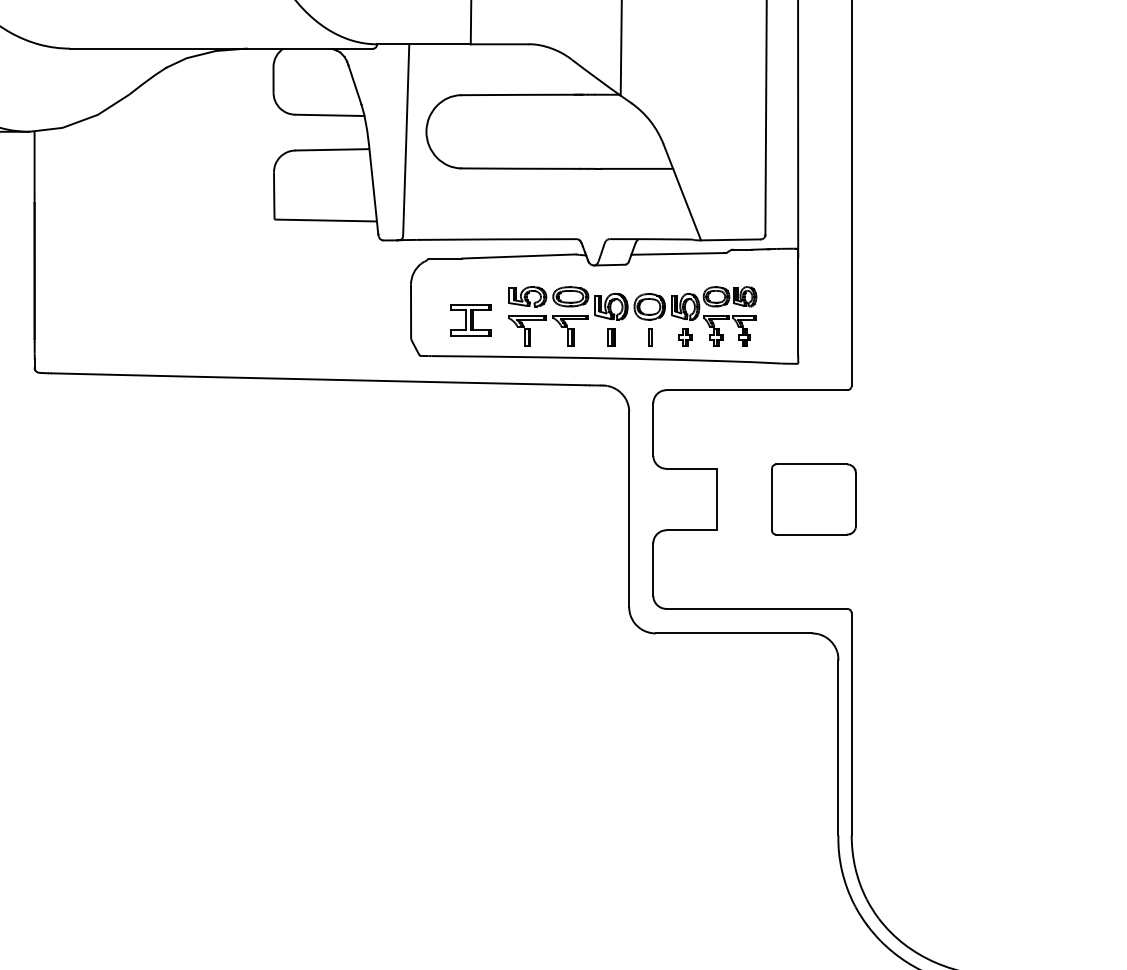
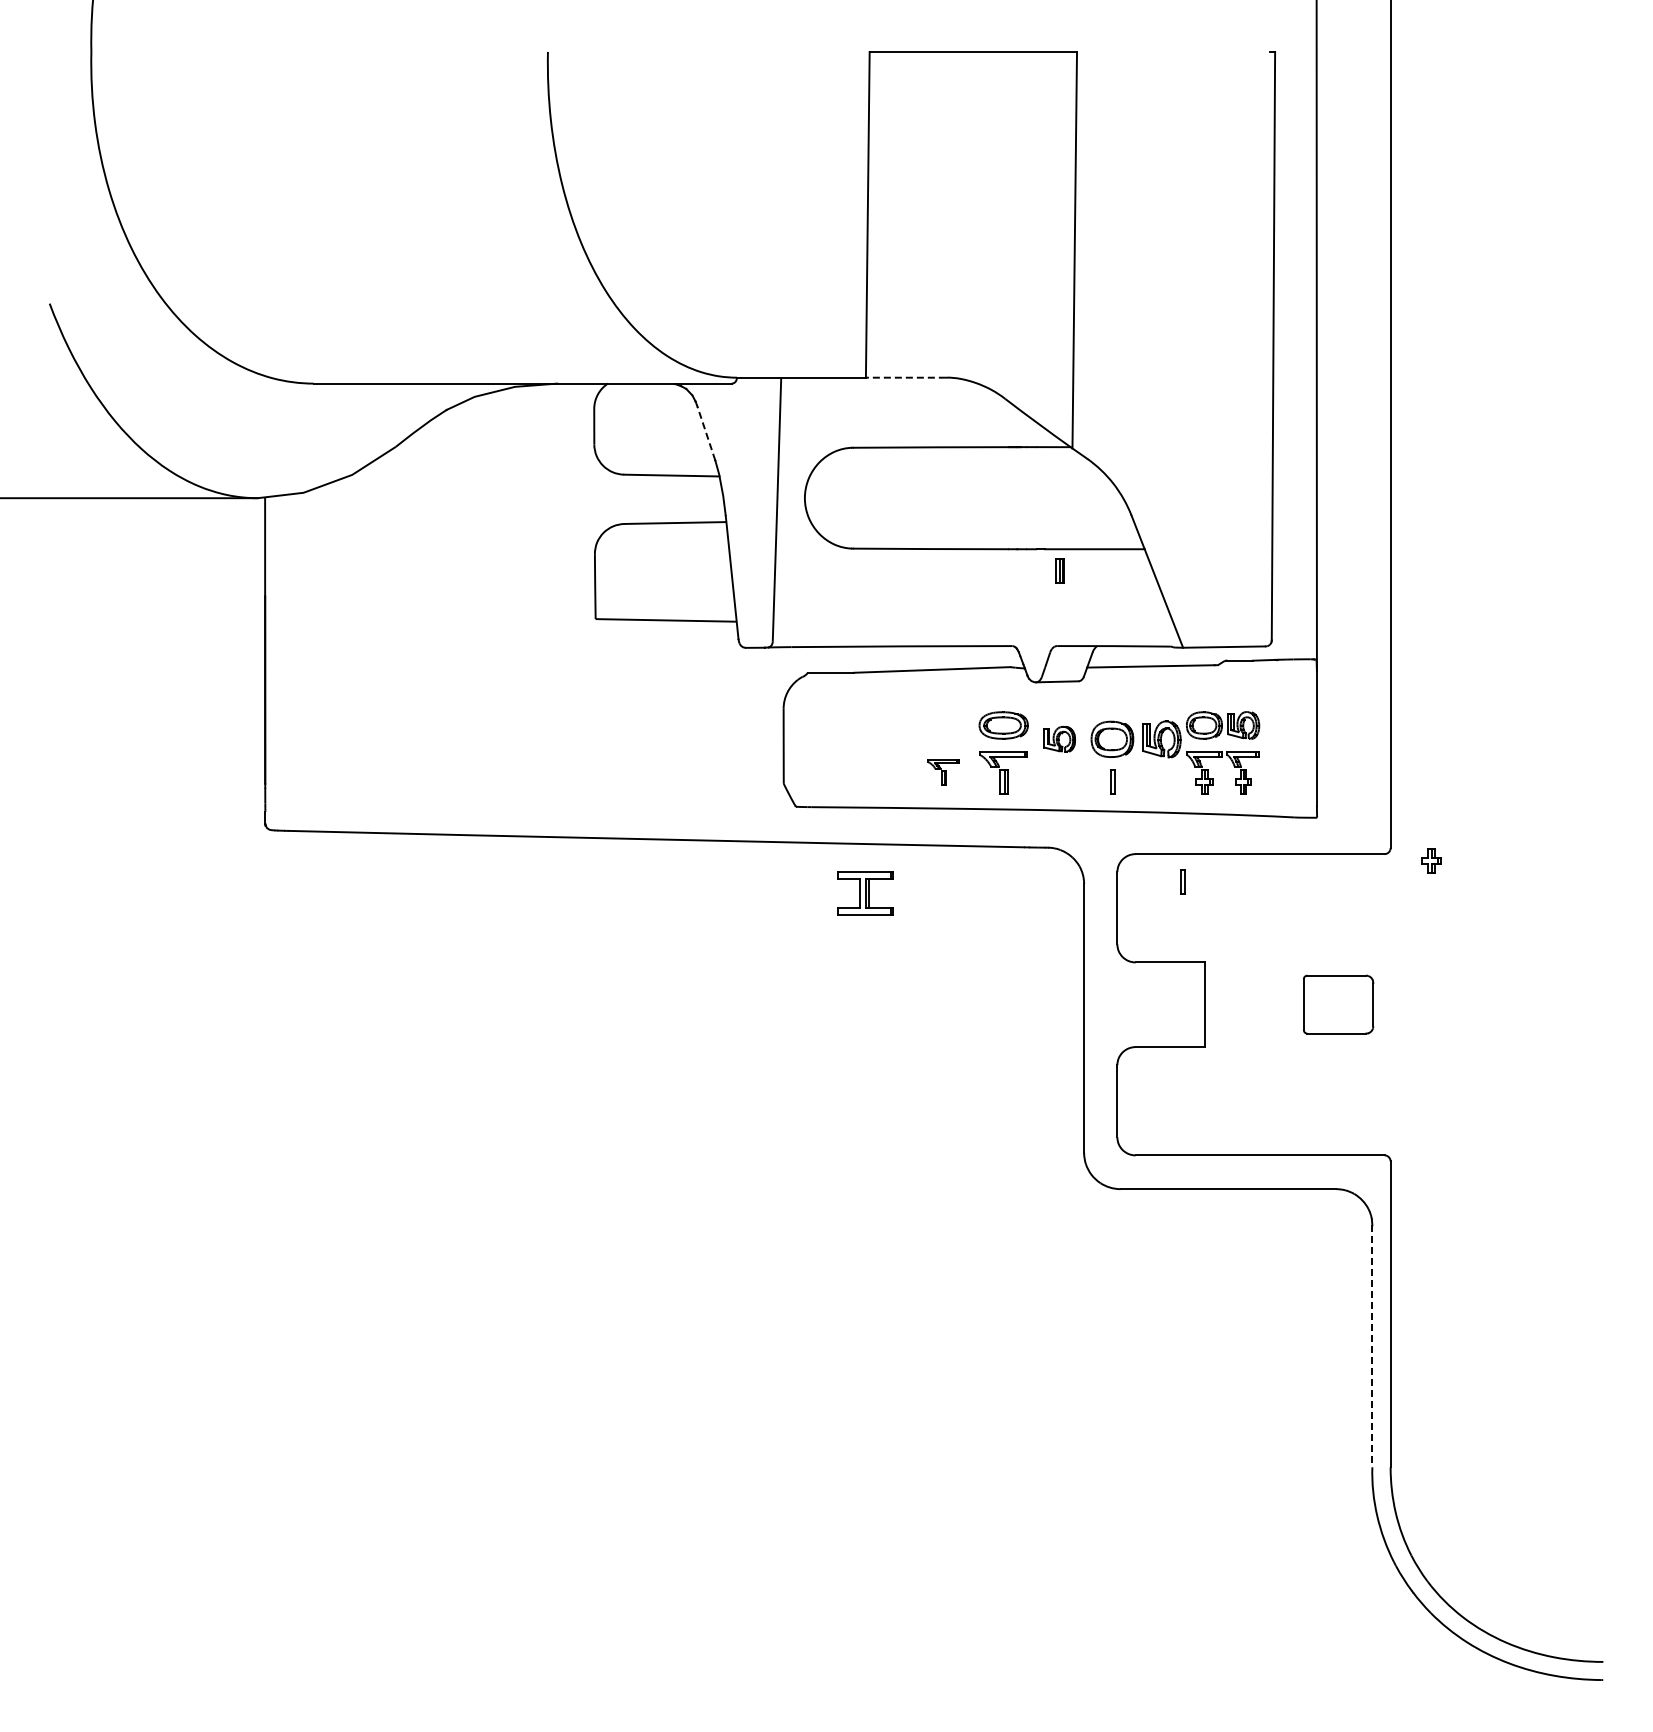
line: (499, 44) -> (905, 377), solid -> dashed
line: (355, 84) -> (706, 433), solid -> dashed
part: (527, 296) -> (944, 725), removed
part: (611, 306) -> (1059, 739), size x0.7
part: (470, 320) -> (865, 893), moved
part: (527, 330) -> (943, 772), size x0.6
part: (611, 337) -> (1059, 570), moved
part: (685, 337) -> (1431, 860), moved
part: (700, 410) -> (1182, 881), added
part: (813, 499) -> (1338, 1004), size x0.6
line: (838, 747) -> (1372, 1346), solid -> dashed

